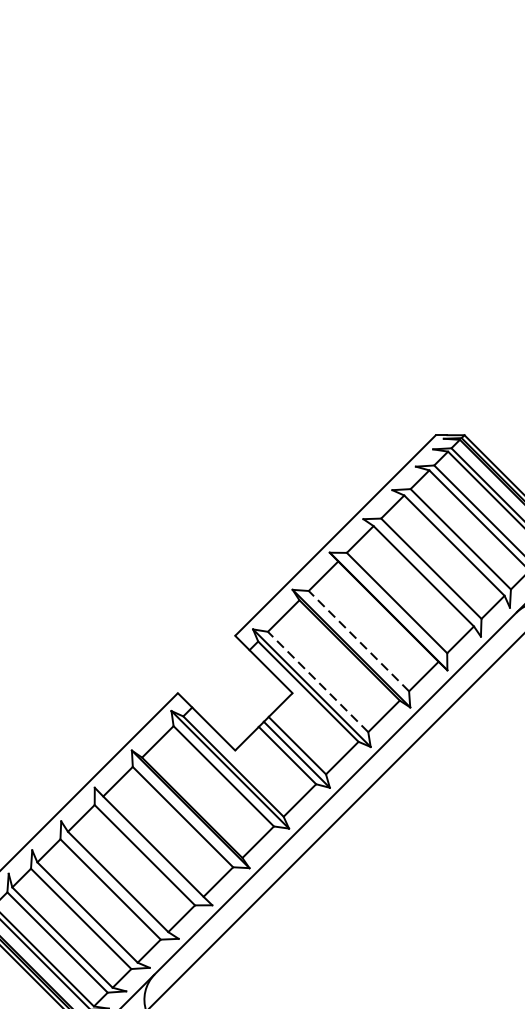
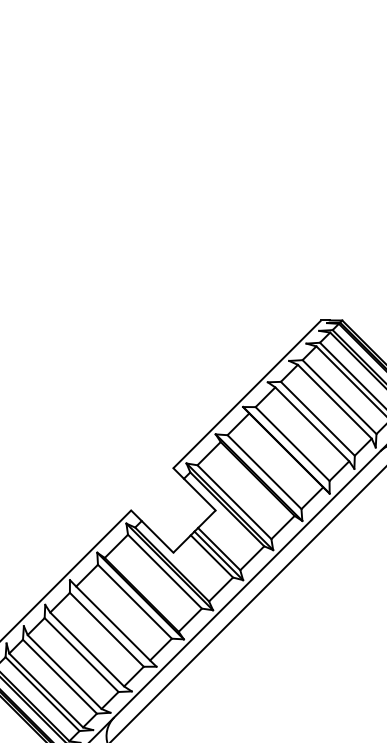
line: (358, 640) -> (264, 471), dashed -> solid
line: (318, 681) -> (234, 501), dashed -> solid

